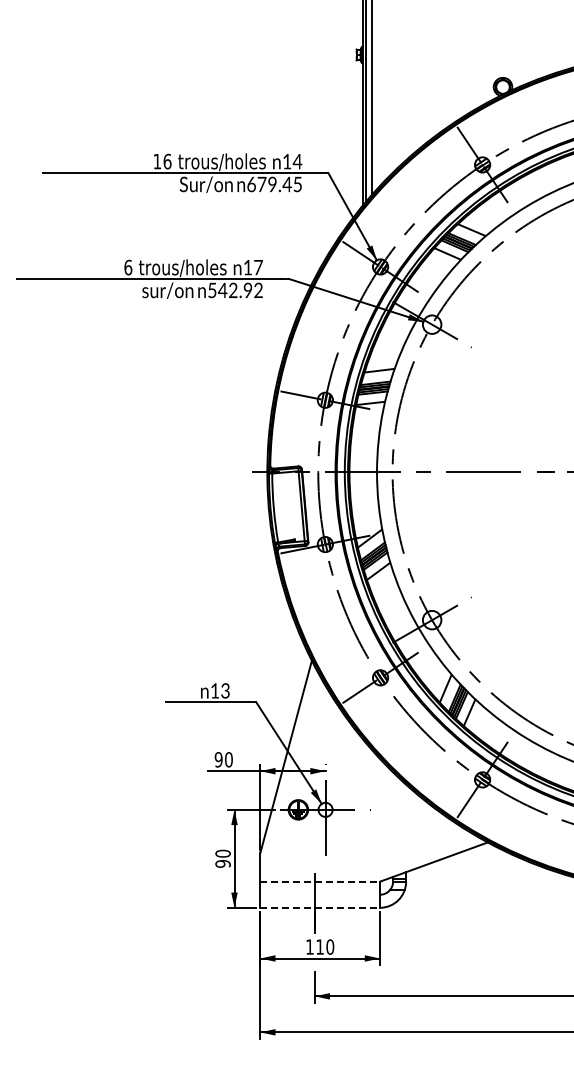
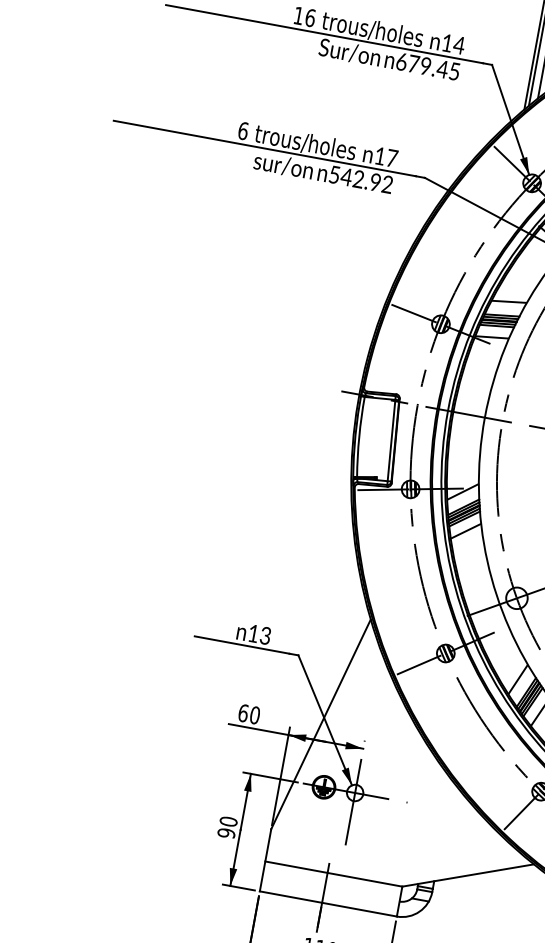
text: (218, 759) -> (243, 712), 90 -> 60
line: (320, 881) -> (334, 873), dashed -> solid
line: (320, 907) -> (328, 903), dashed -> solid

